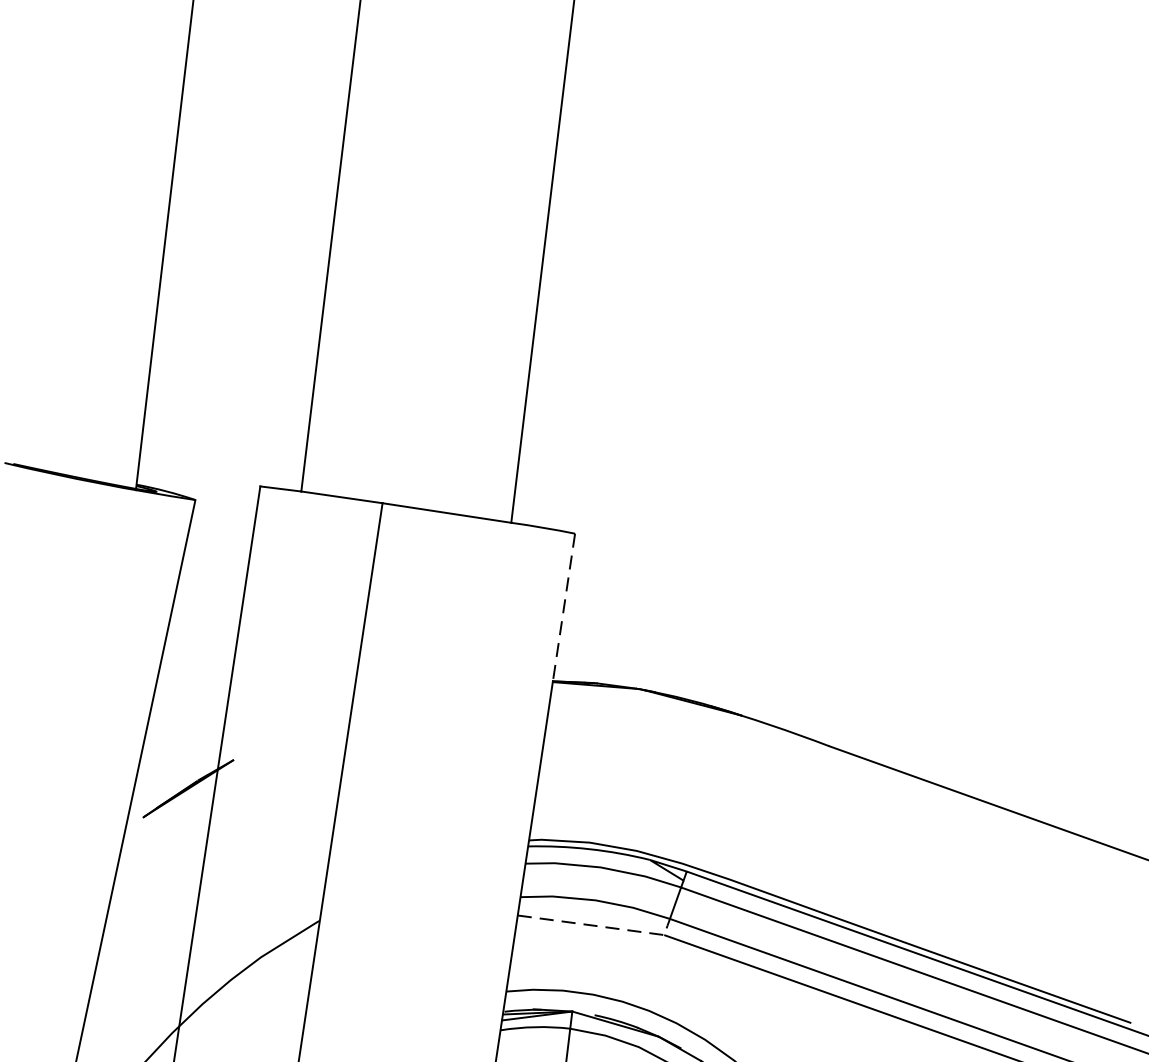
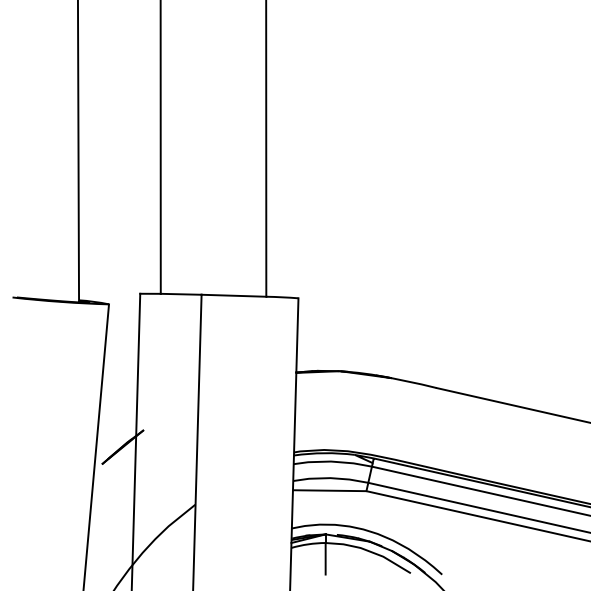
line: (564, 607) -> (297, 335), dashed -> solid
line: (602, 926) -> (335, 490), dashed -> solid

